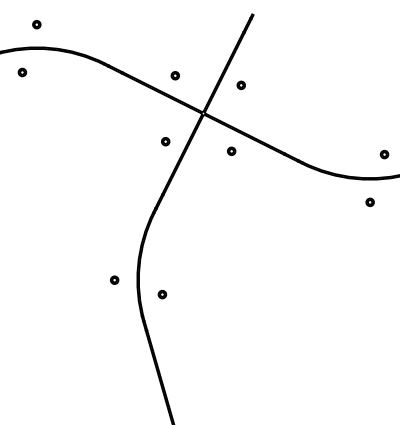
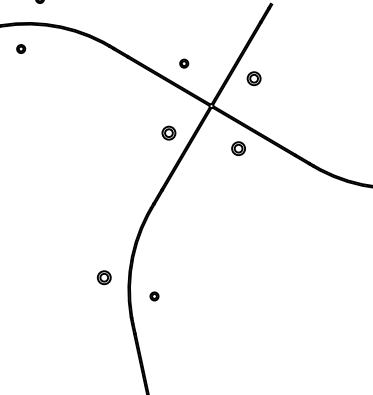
part: (240, 85) -> (253, 78), size x1.6
part: (165, 141) -> (168, 133), size x1.6
part: (231, 150) -> (238, 147), size x1.6
part: (114, 279) -> (104, 276), size x1.6

